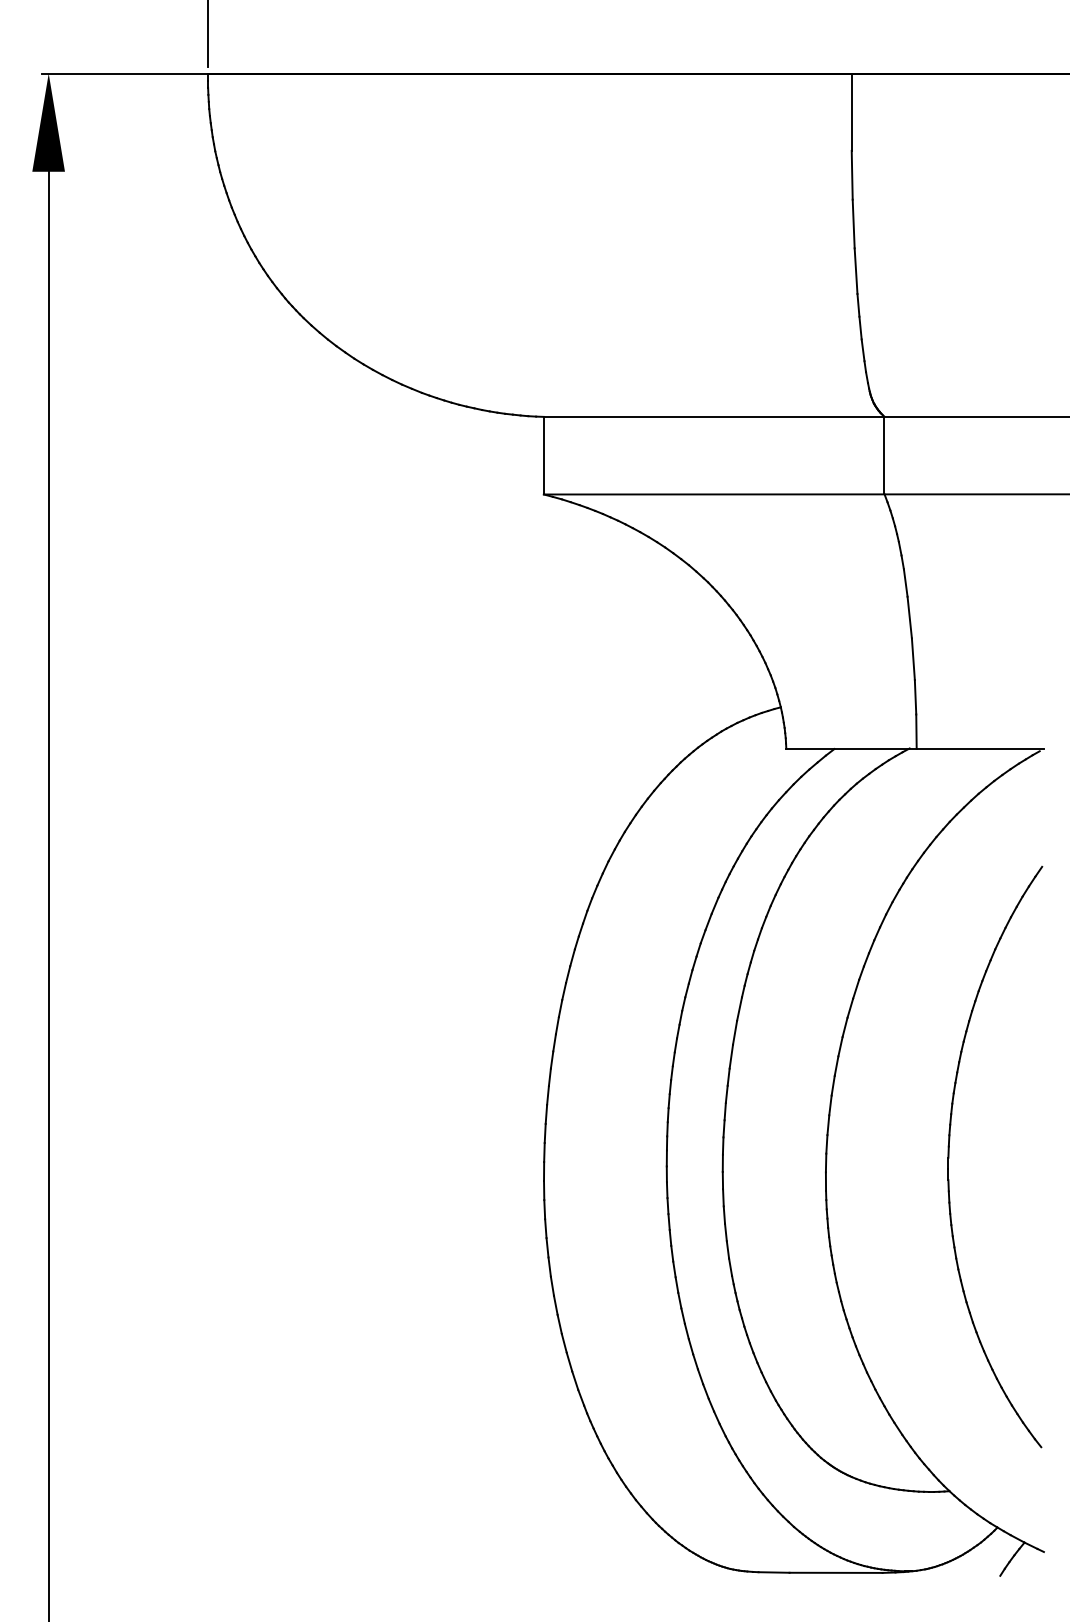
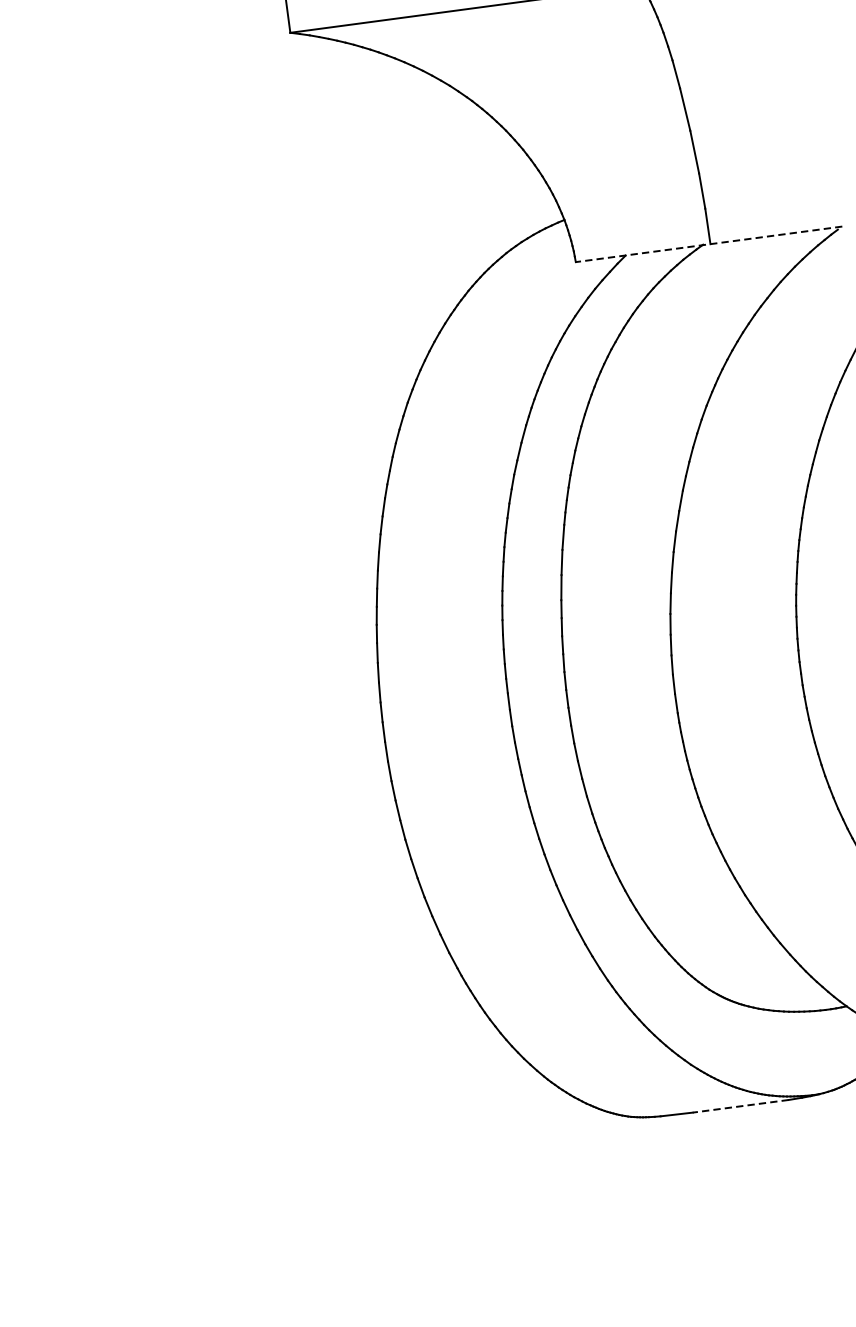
line: (914, 748) -> (708, 244), solid -> dashed
line: (836, 1572) -> (741, 1105), solid -> dashed

